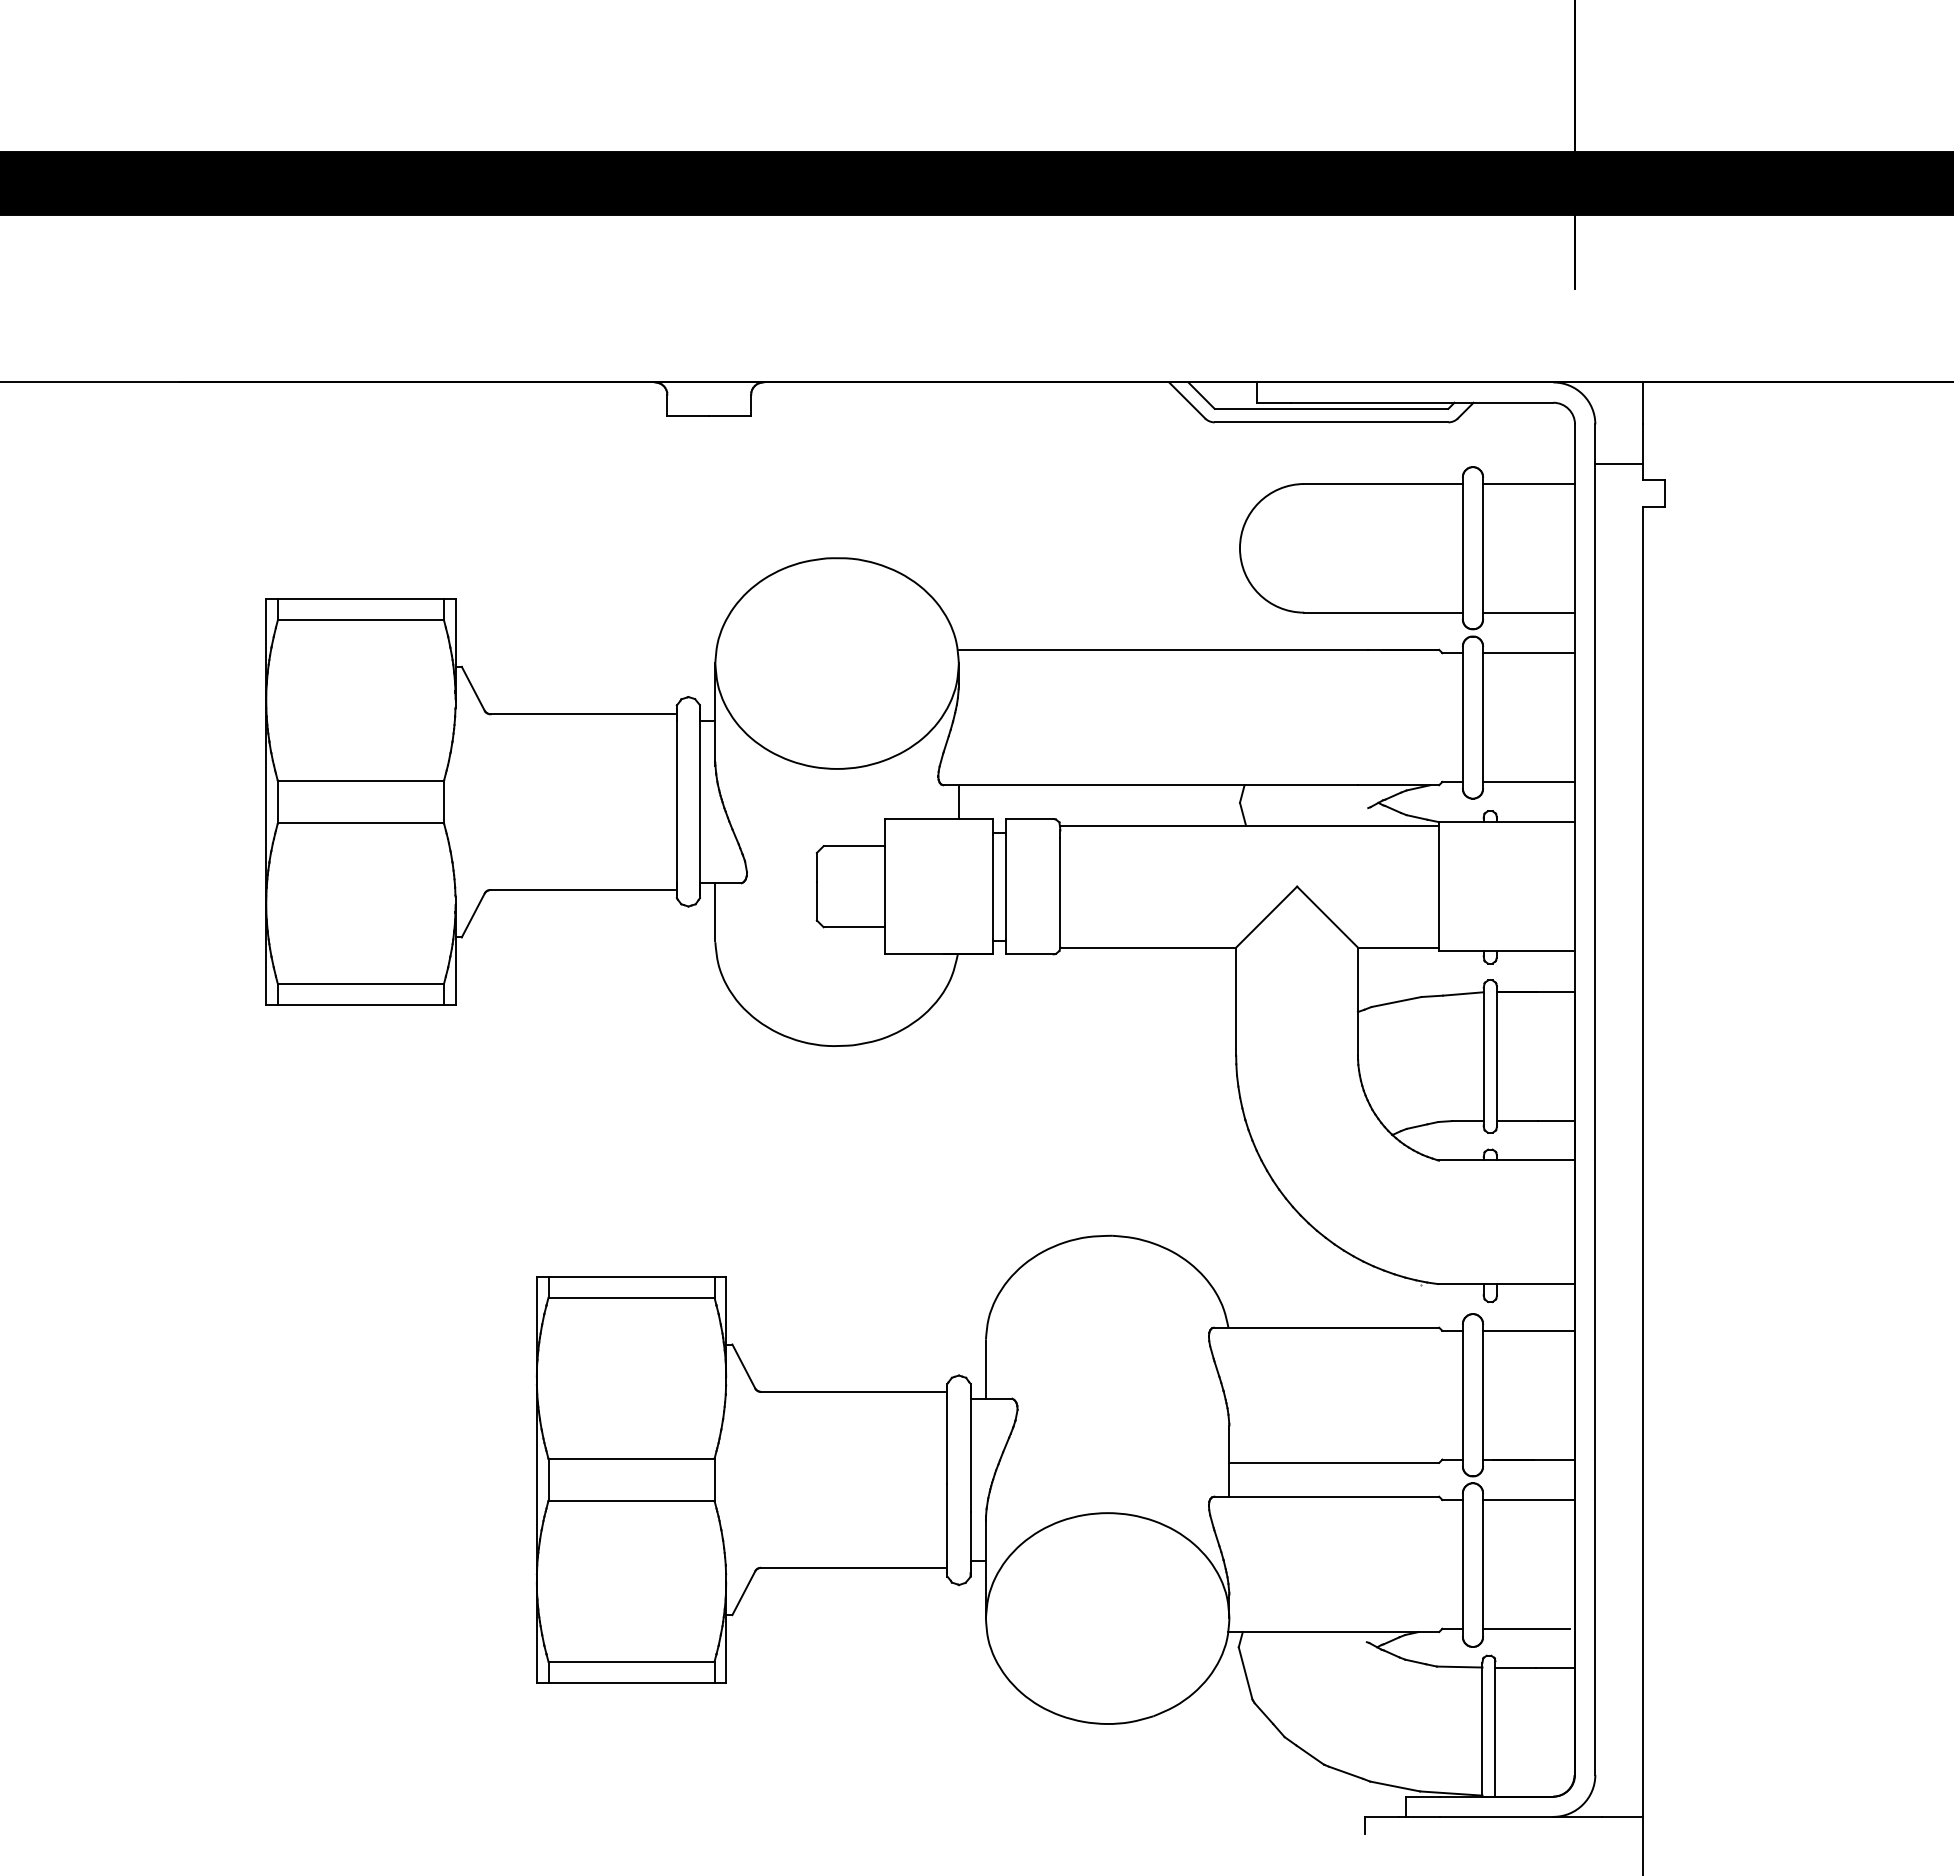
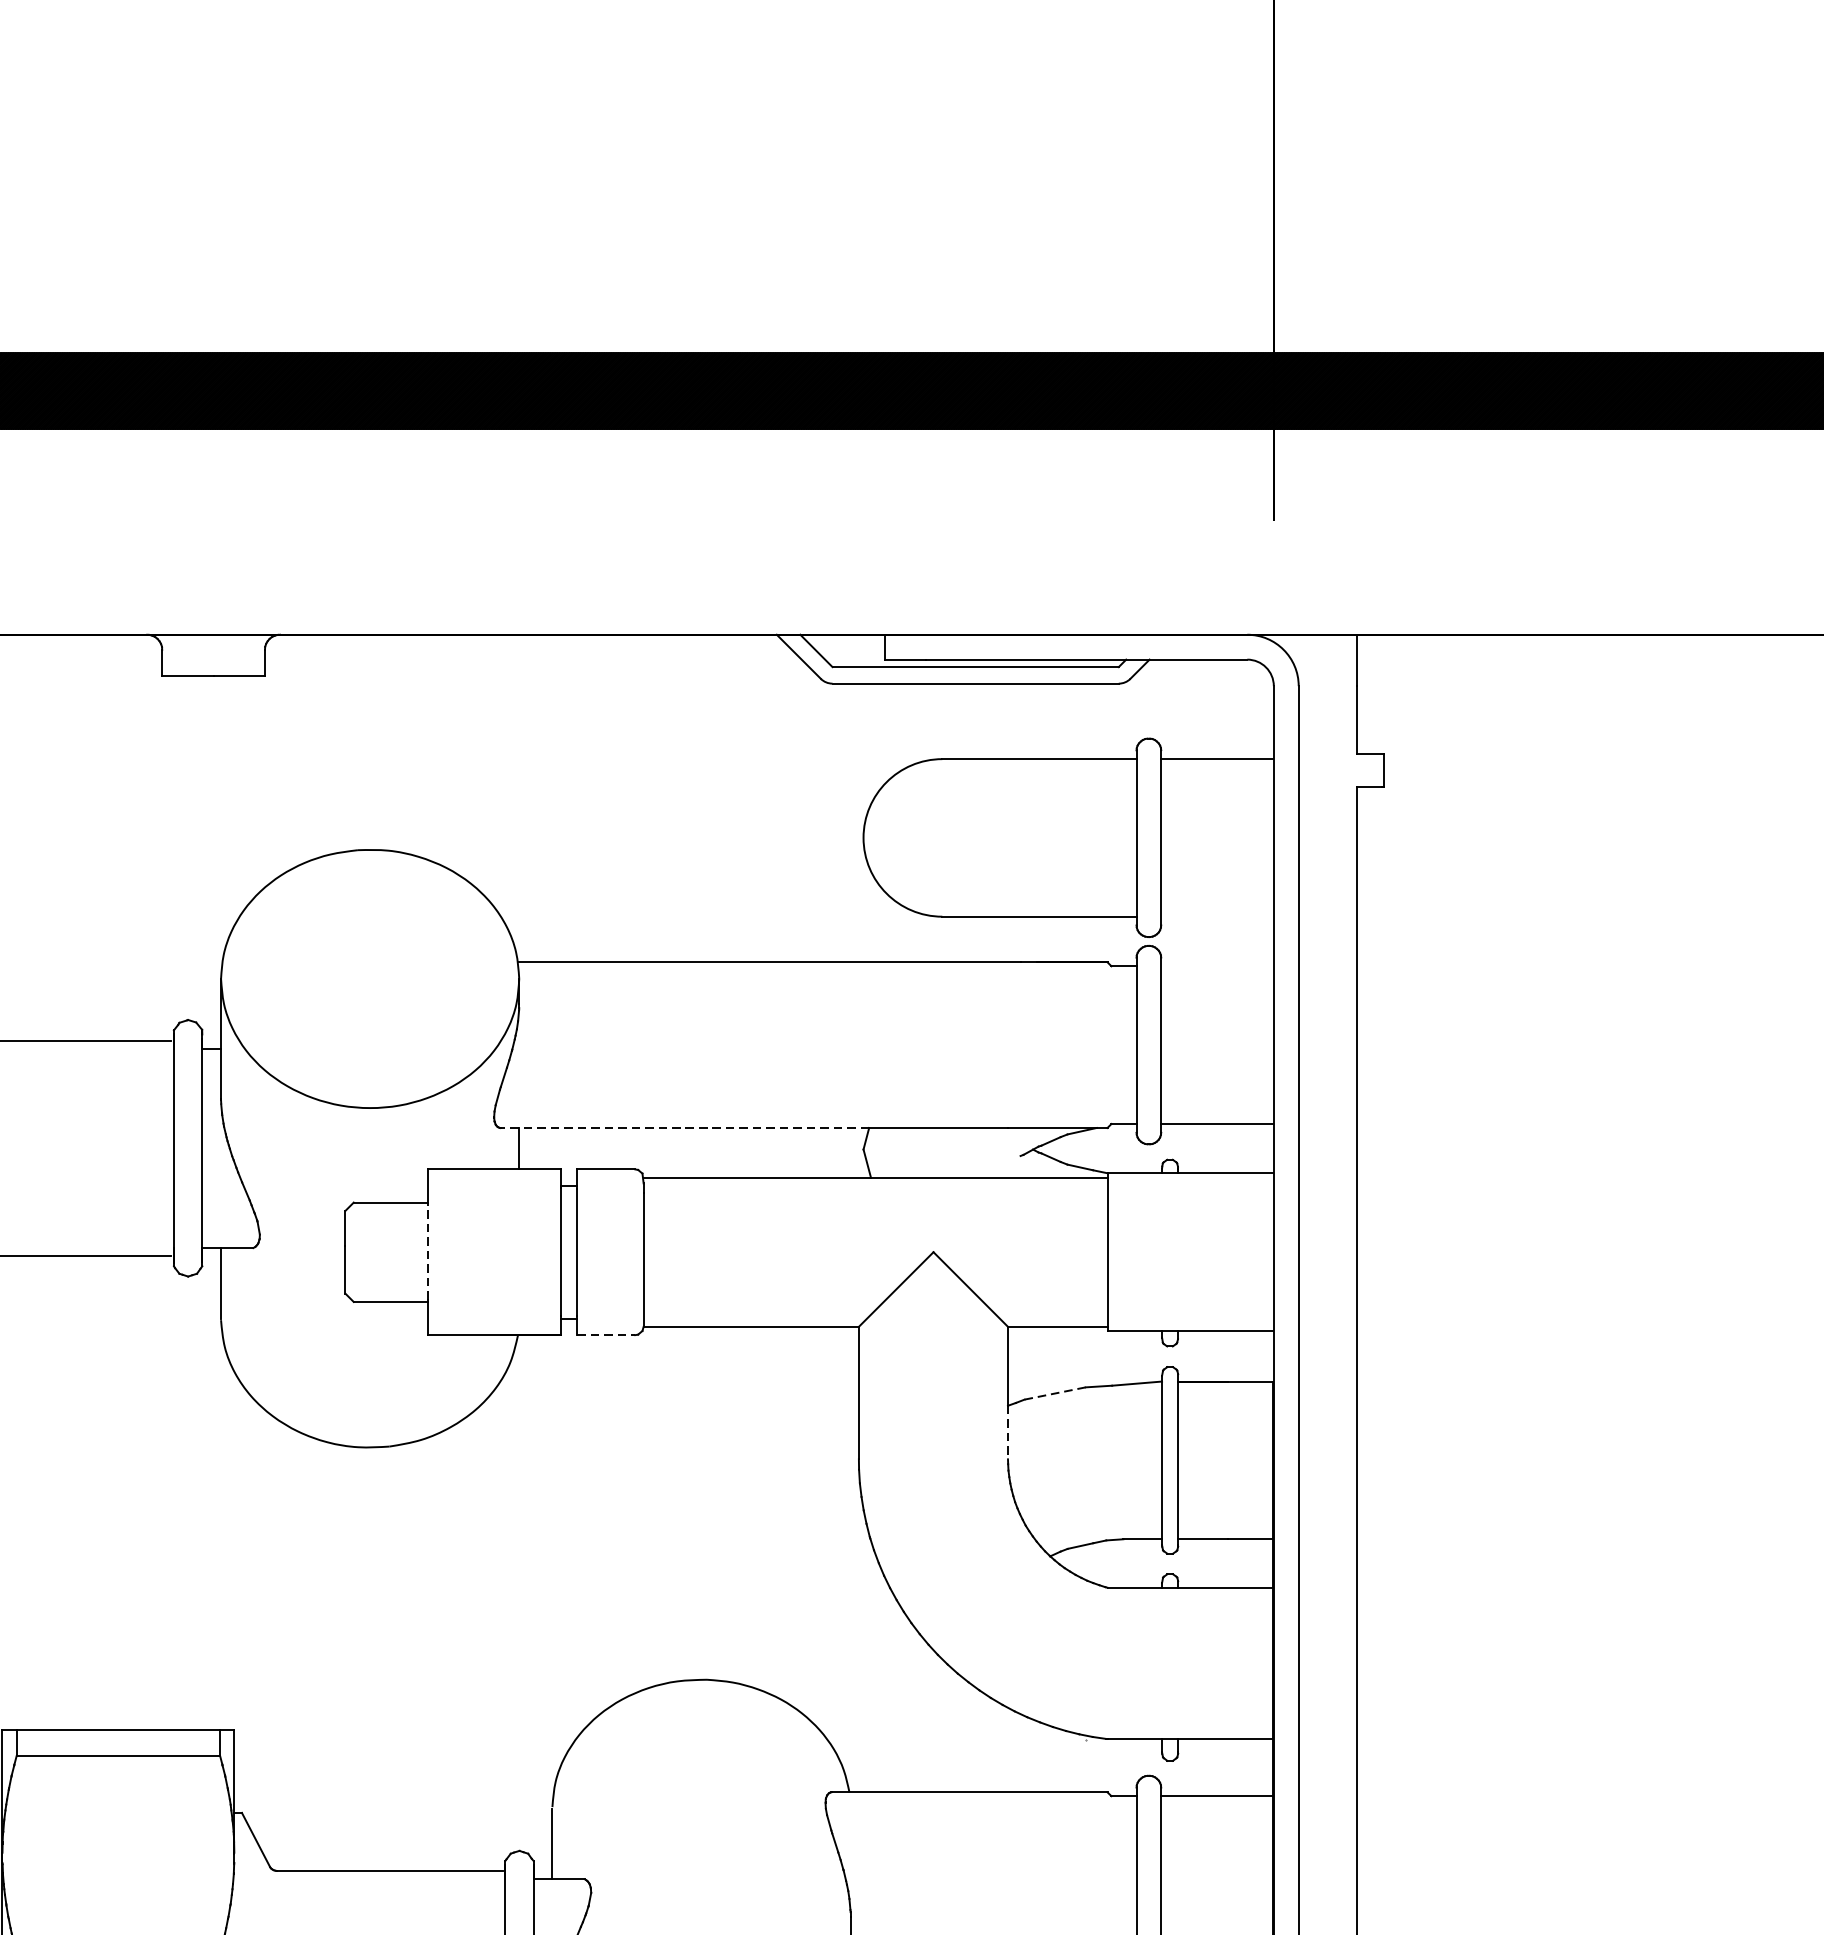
line: (1618, 463) -> (1327, 734), removed
line: (1528, 612) -> (1216, 916), removed
line: (1528, 653) -> (1216, 966), removed
line: (1093, 785) -> (684, 1128), solid -> dashed
line: (884, 885) -> (428, 1250), solid -> dashed
line: (1029, 954) -> (605, 1335), solid -> dashed
line: (1395, 1002) -> (1053, 1394), solid -> dashed
line: (1357, 1033) -> (1007, 1432), solid -> dashed

